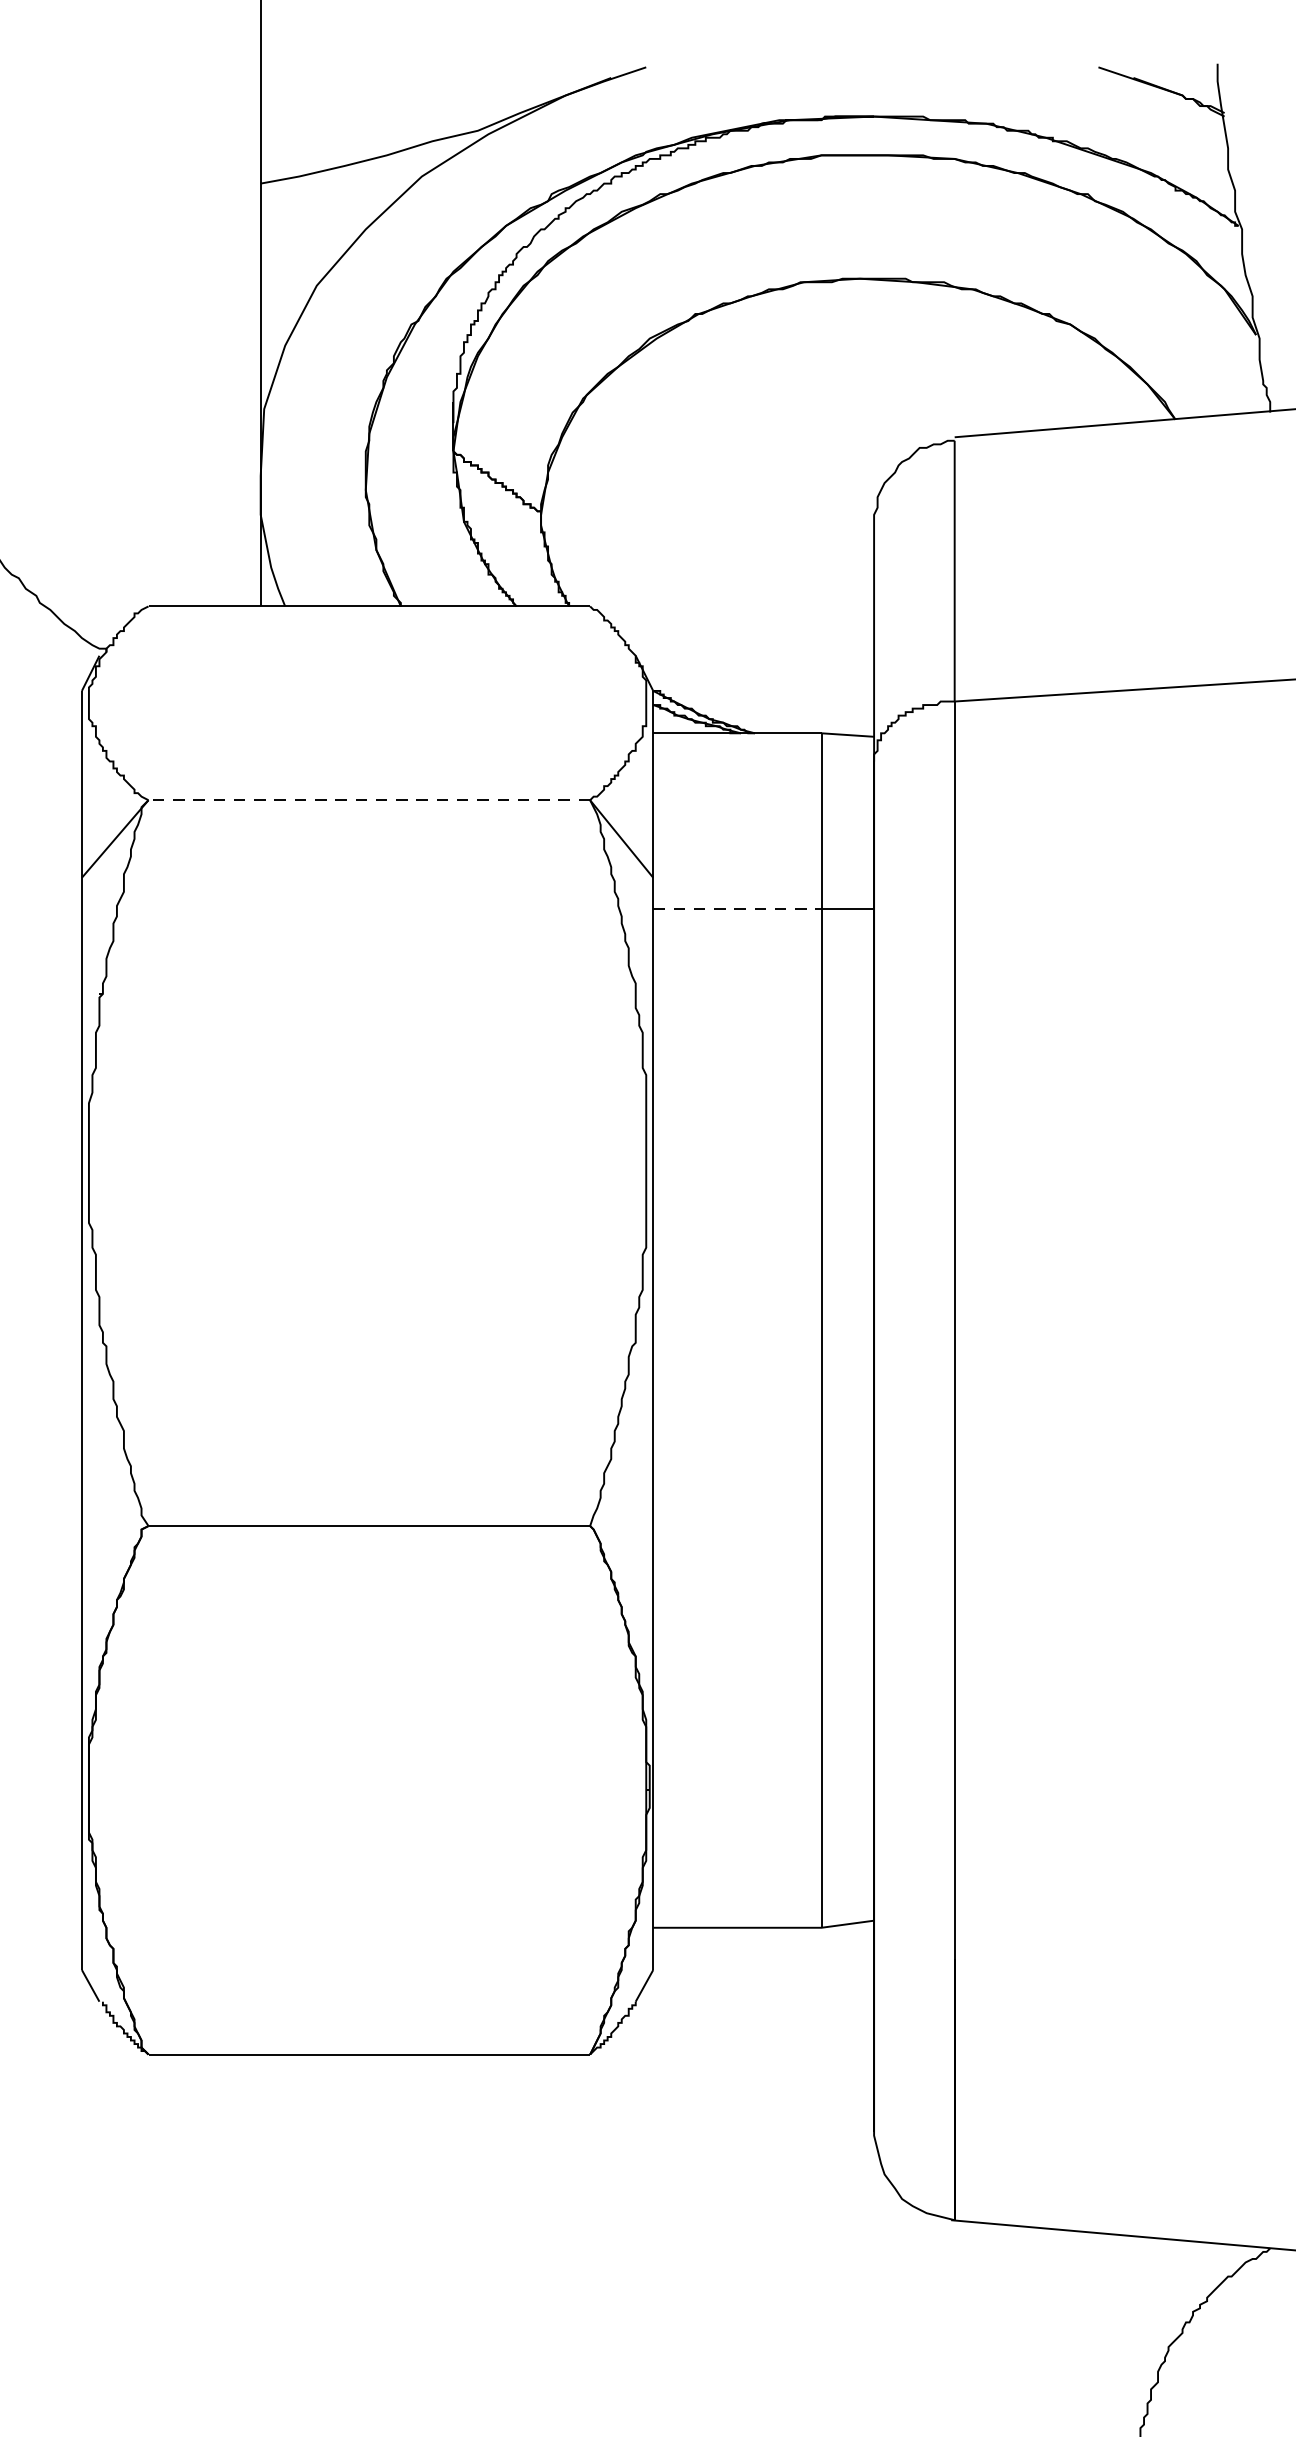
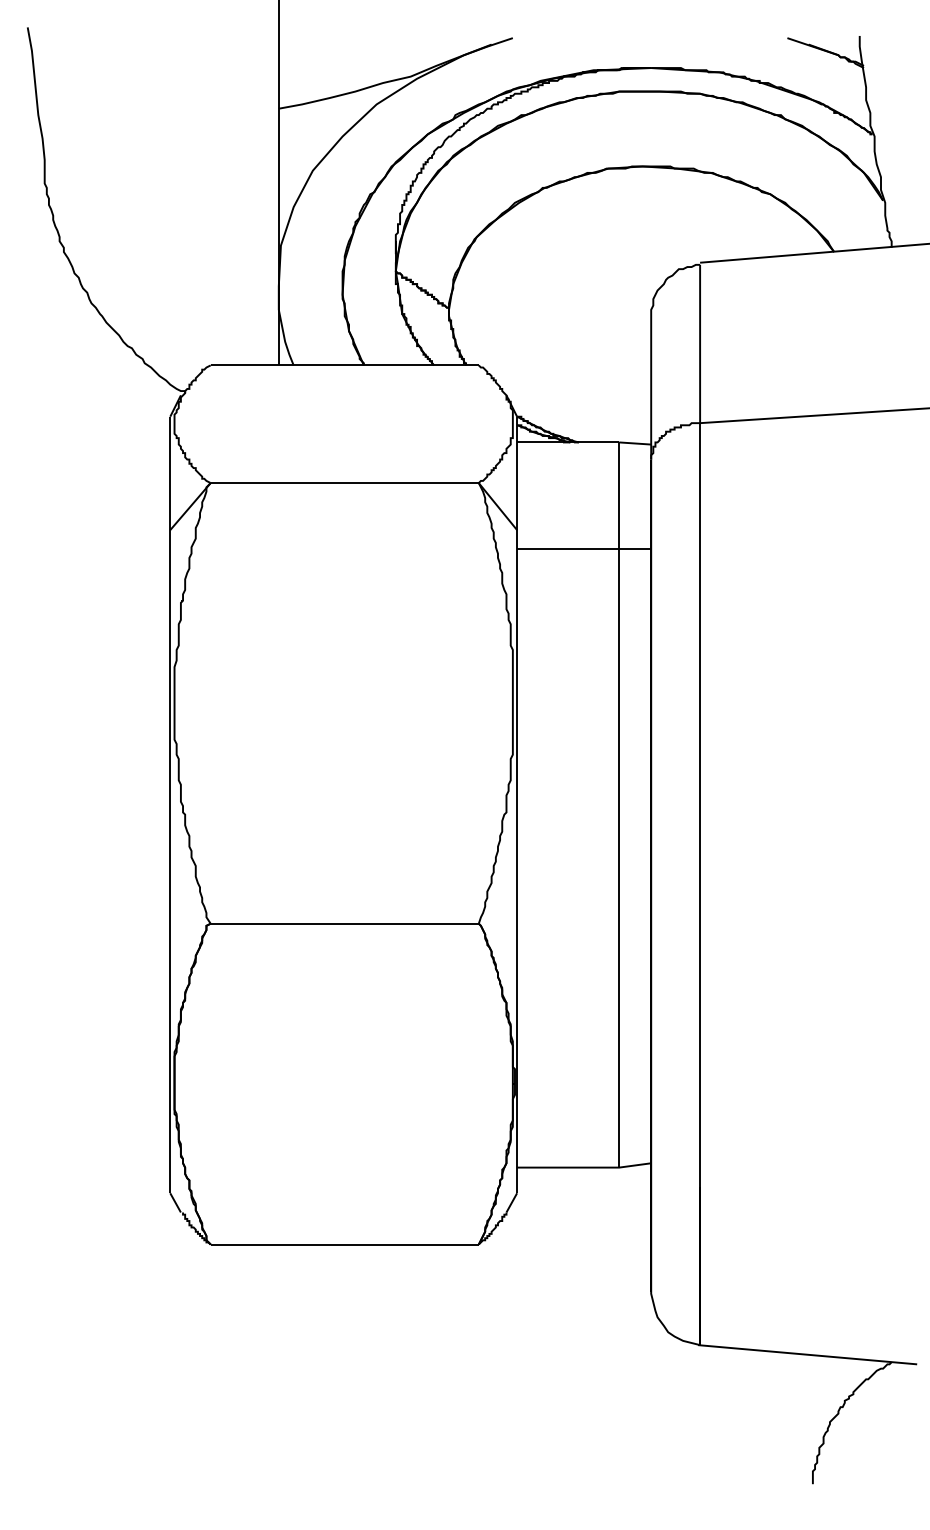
line: (368, 800) -> (344, 483), dashed -> solid
line: (737, 909) -> (568, 549), dashed -> solid

